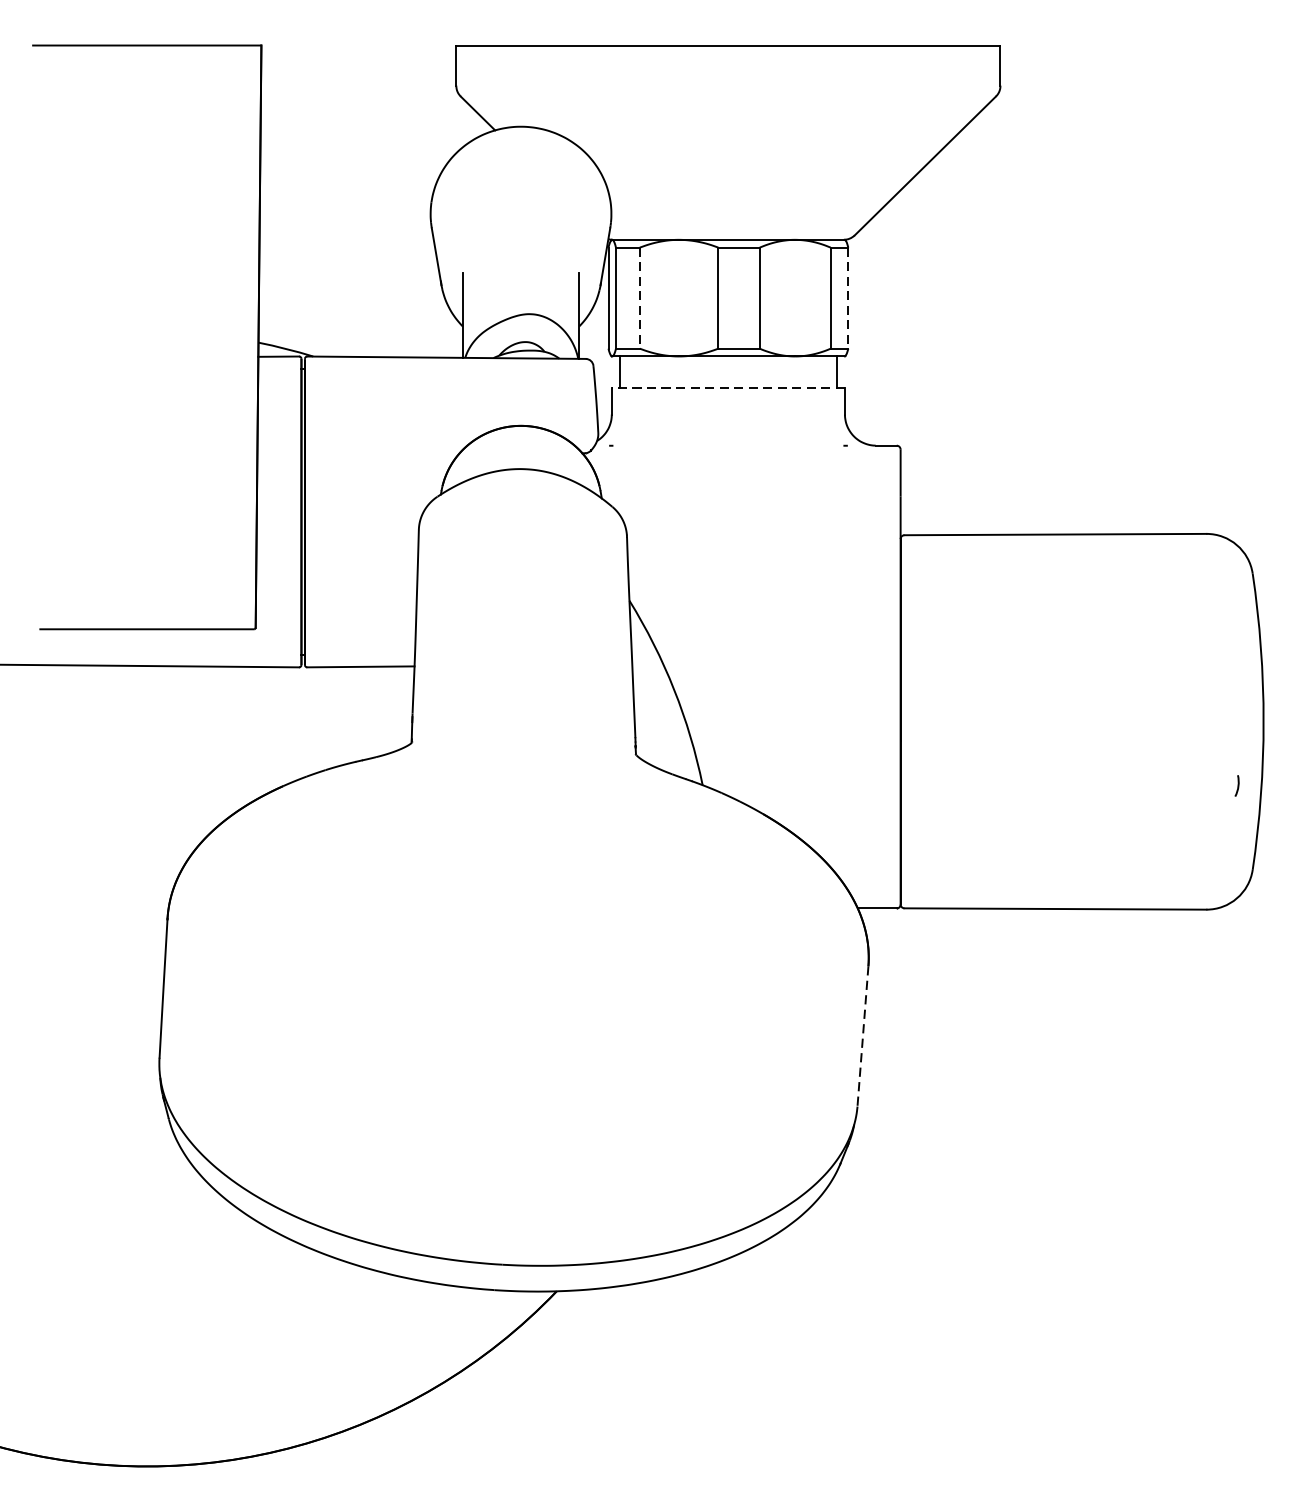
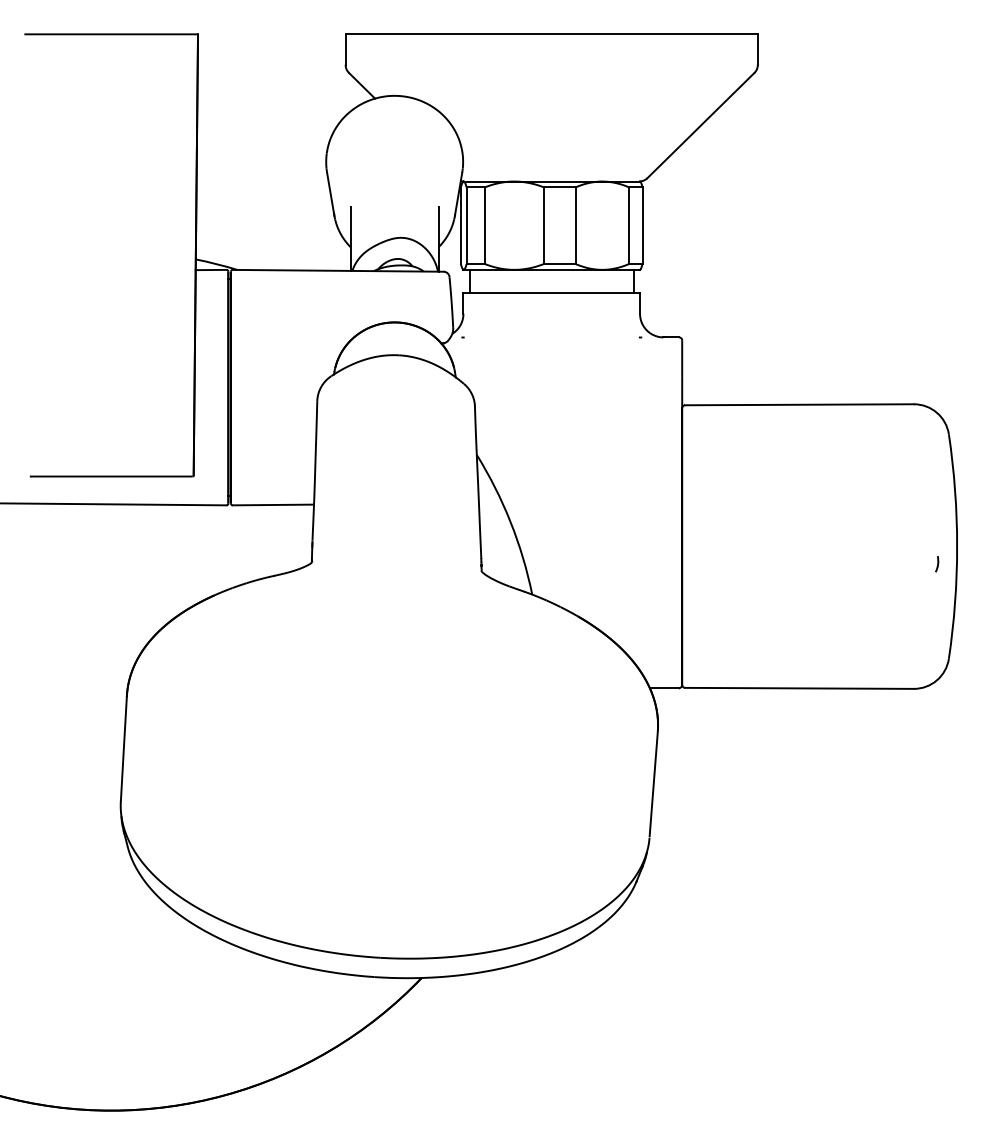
line: (639, 299) -> (484, 226), dashed -> solid
line: (848, 299) -> (642, 226), dashed -> solid
line: (728, 387) -> (551, 293), dashed -> solid
line: (1237, 786) -> (937, 564), moved
line: (862, 1035) -> (653, 784), dashed -> solid

